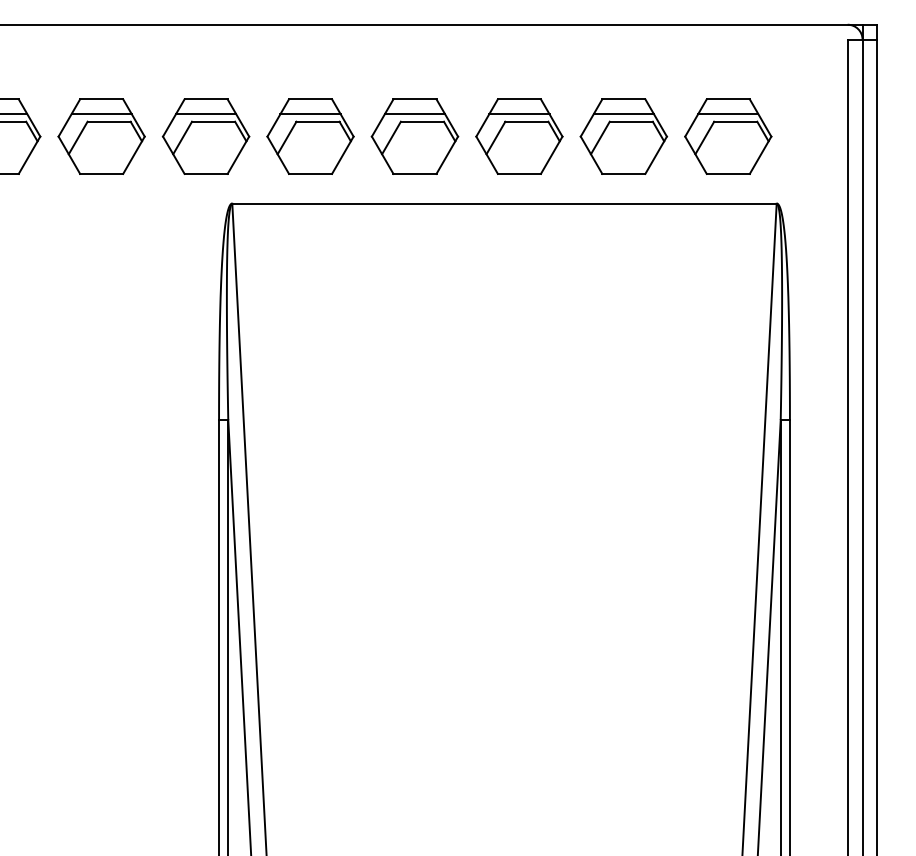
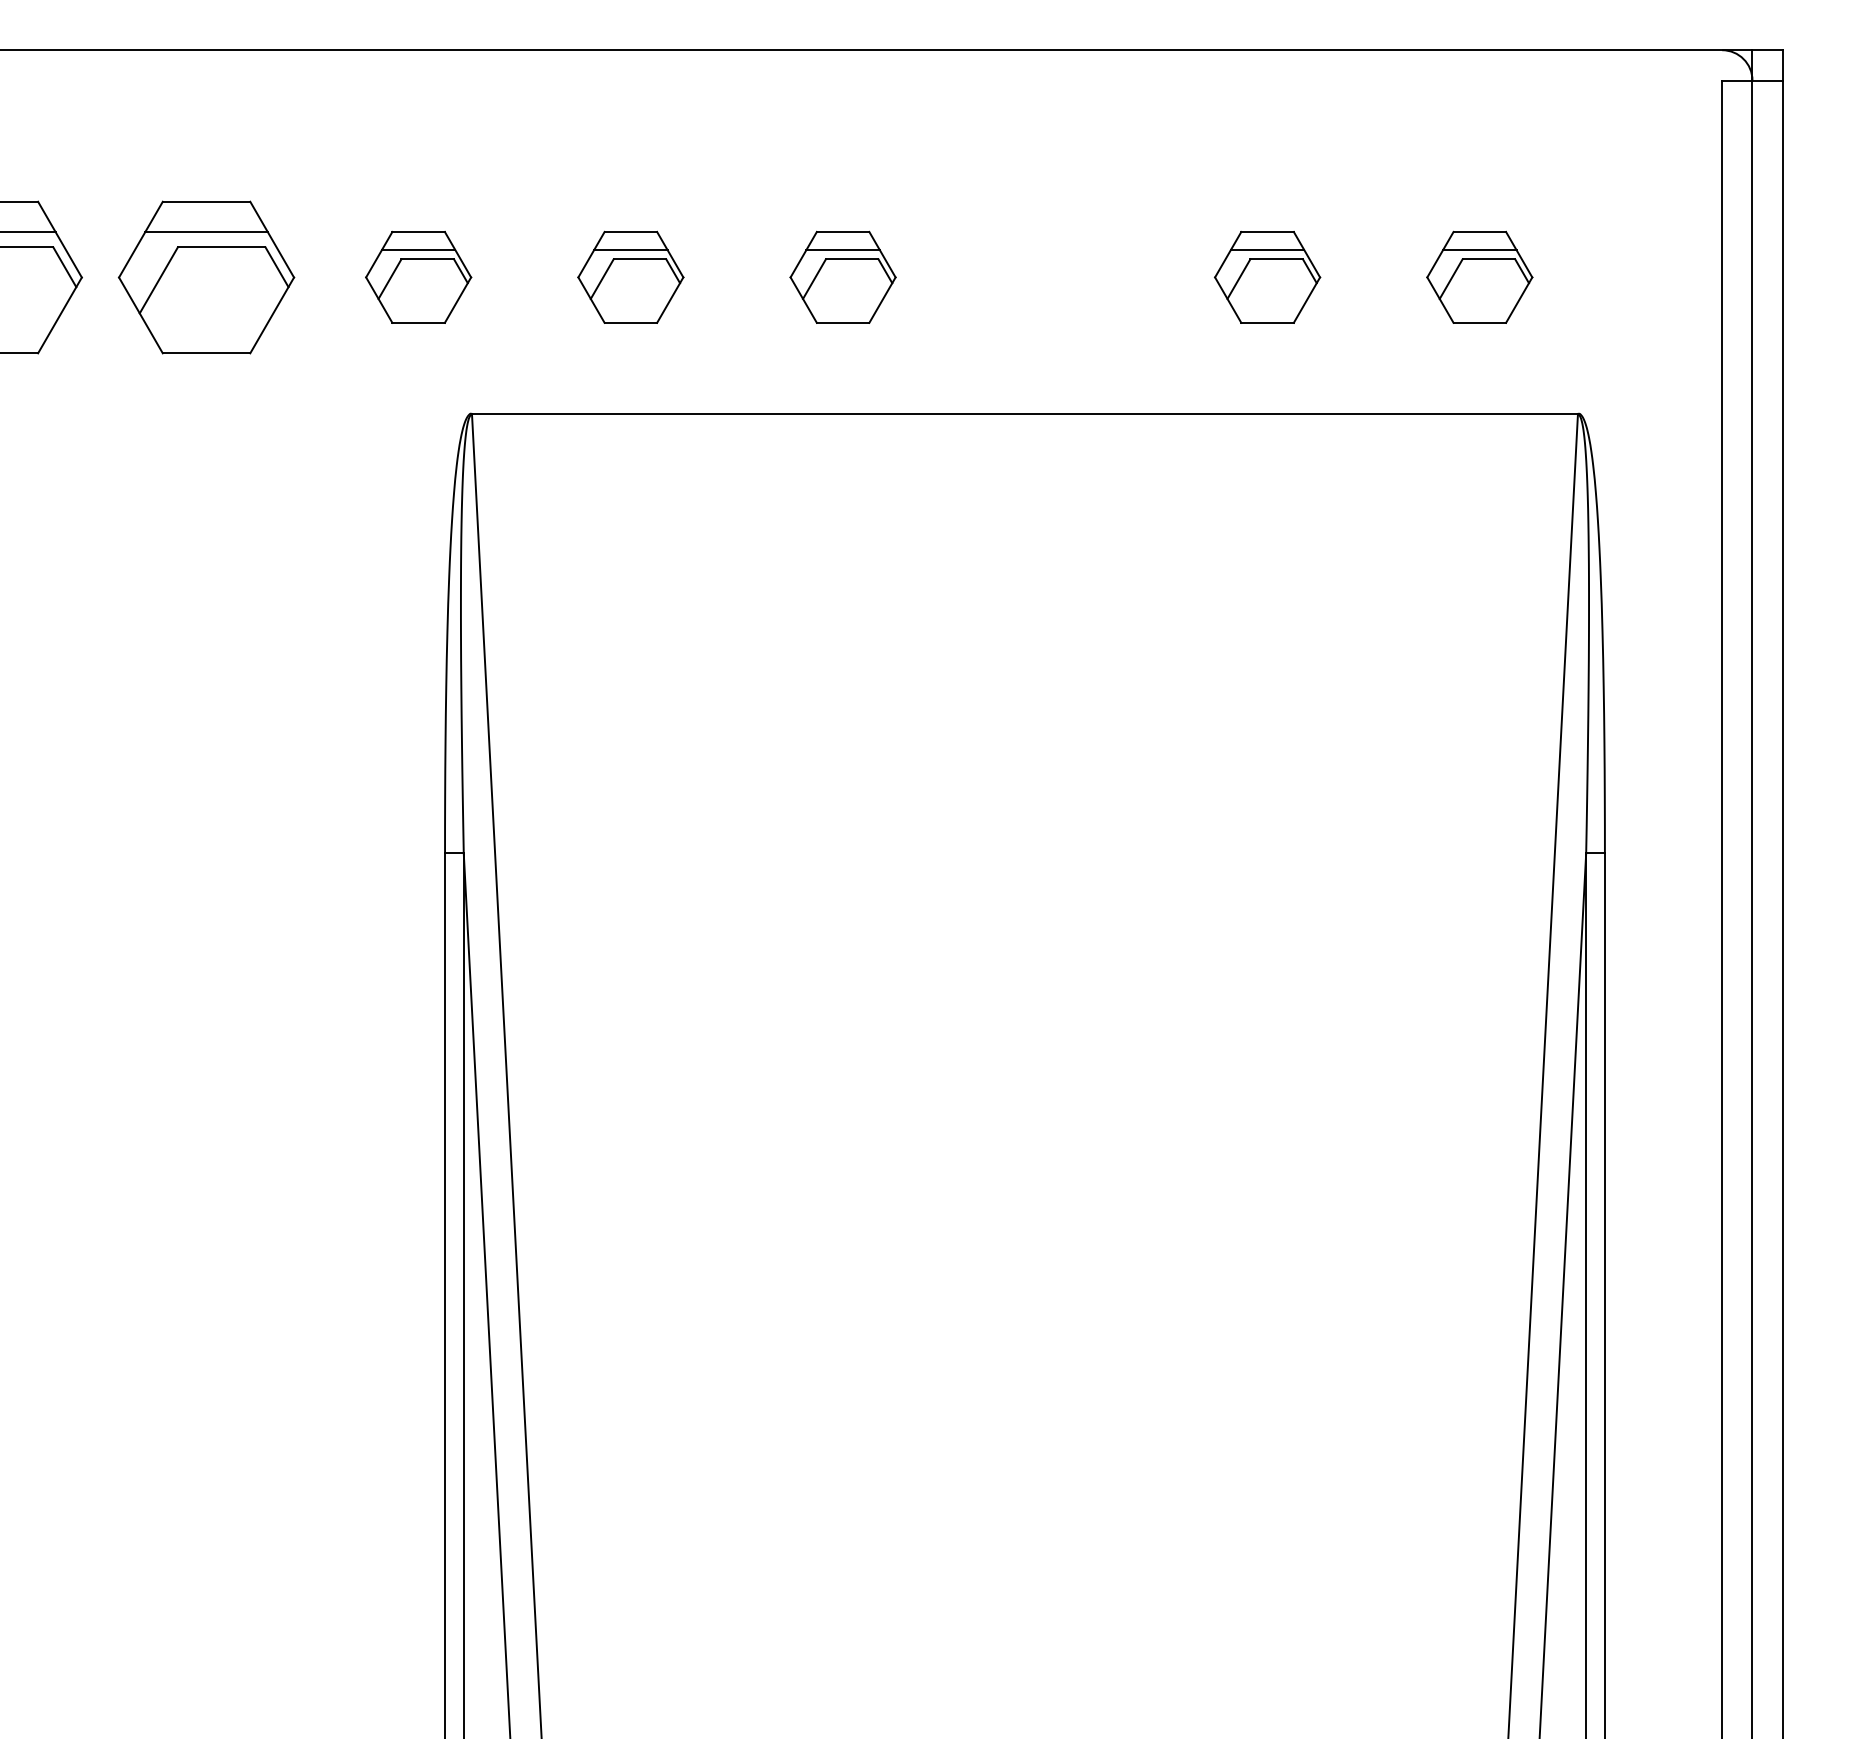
part: (205, 136) -> (417, 277), size x0.6
part: (310, 136) -> (630, 277), size x0.6
part: (414, 136) -> (842, 277), size x0.6
part: (519, 136) -> (1055, 277), removed
part: (623, 136) -> (1266, 277), size x0.6
part: (728, 136) -> (1480, 277), size x0.6

